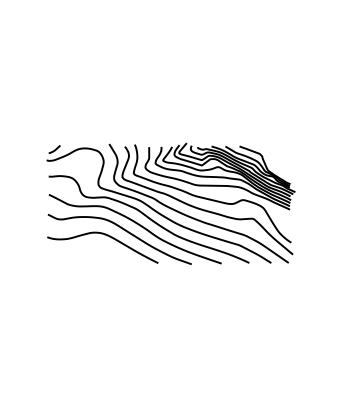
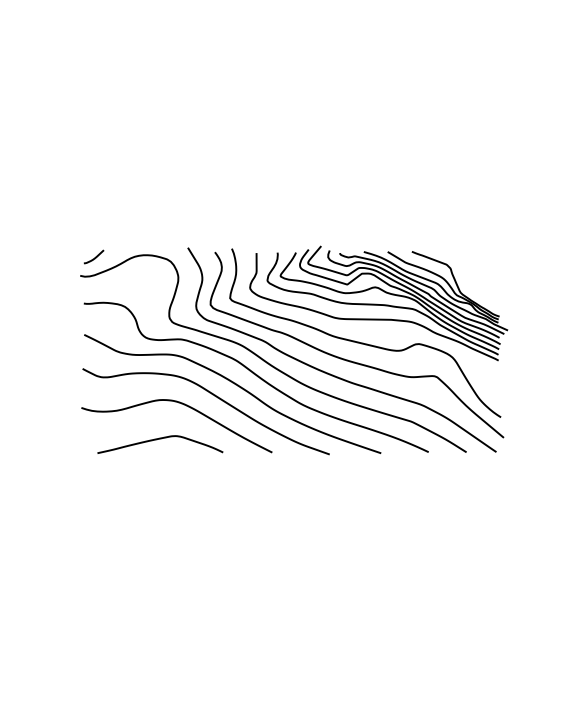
curve: (92, 256) -> (159, 441), added

